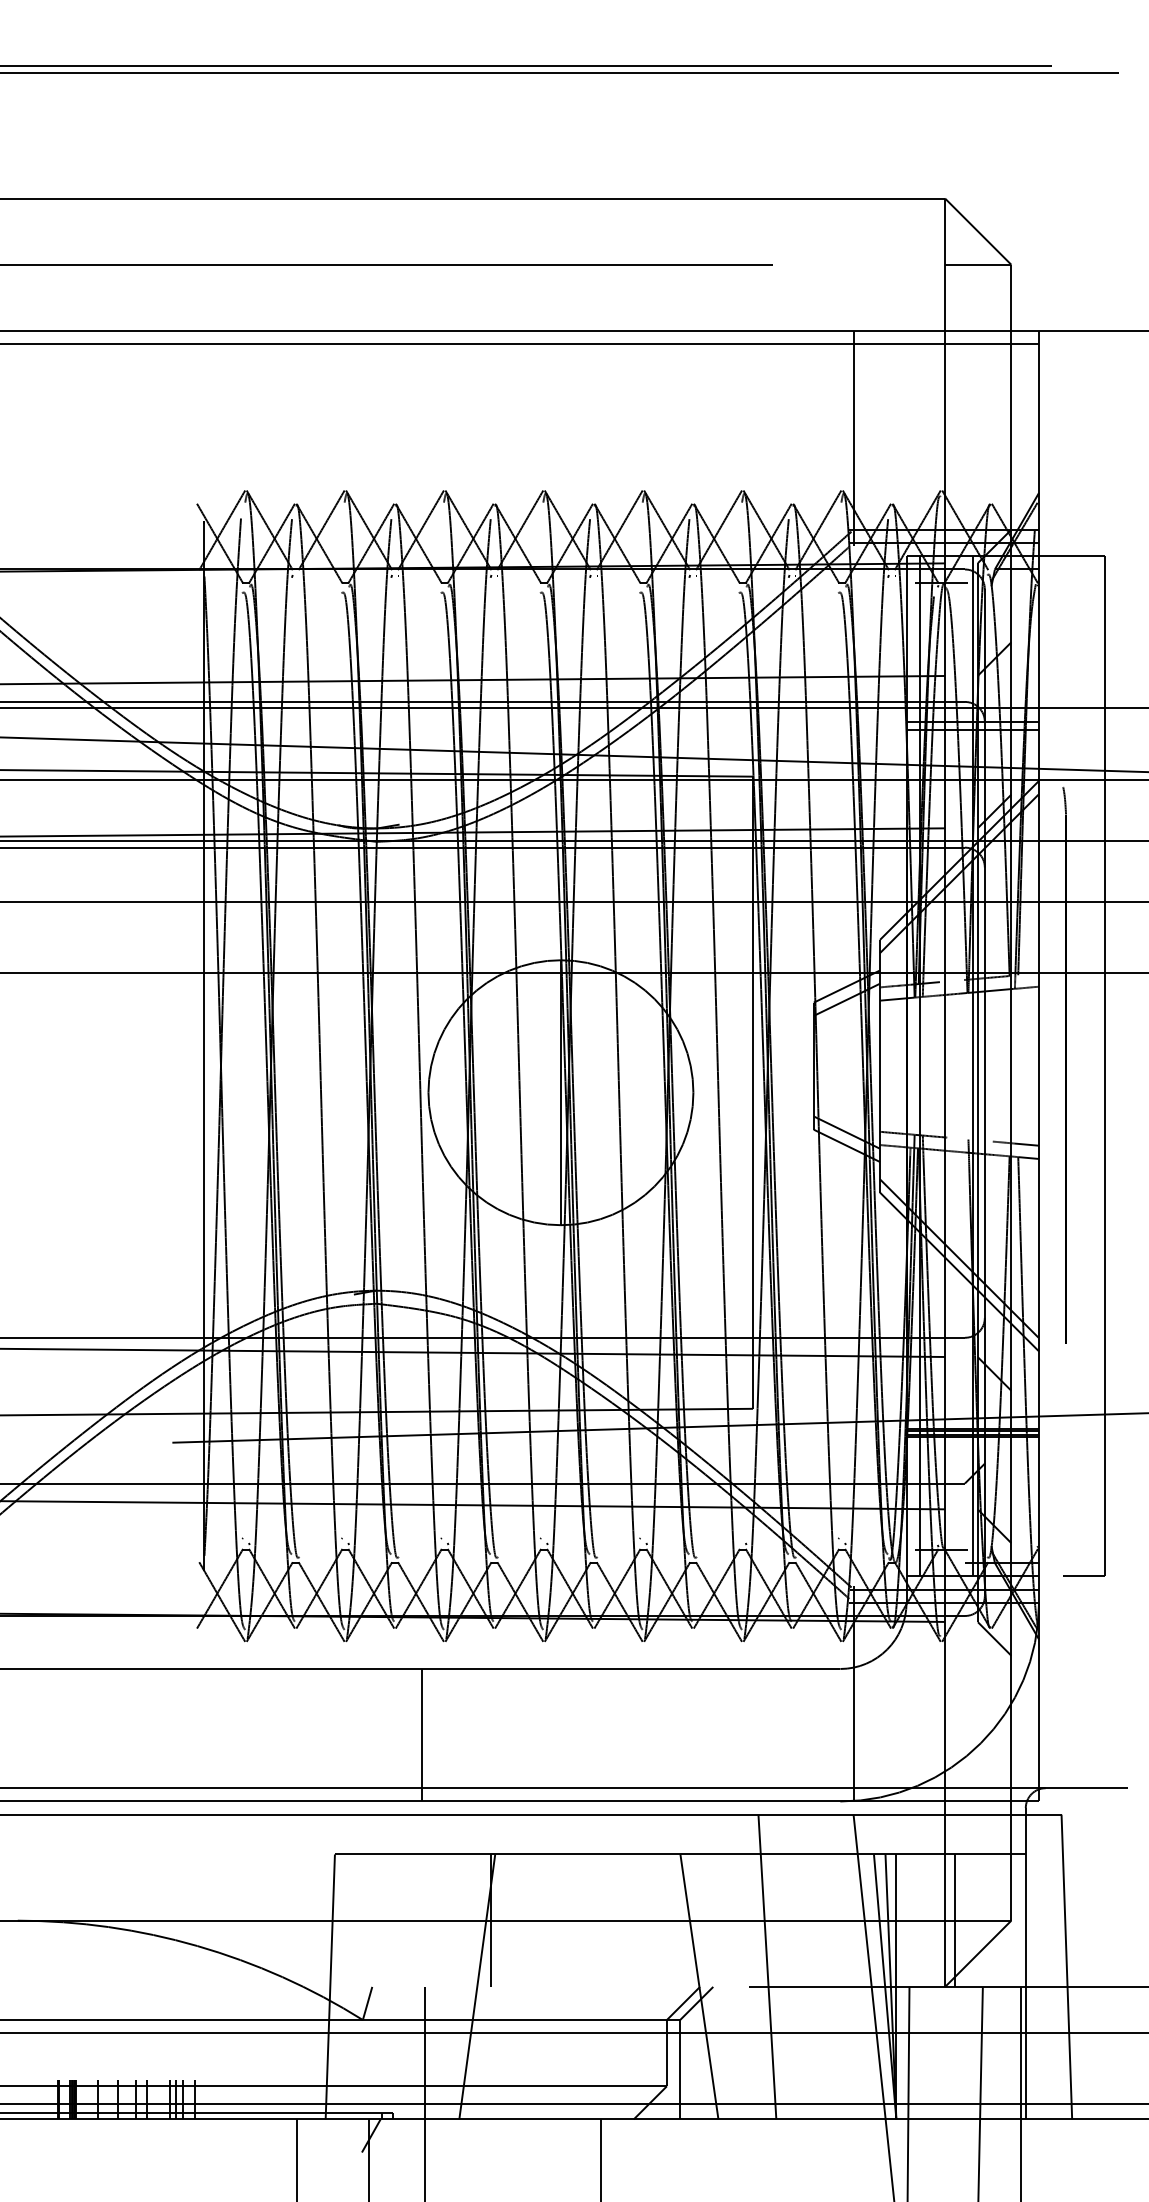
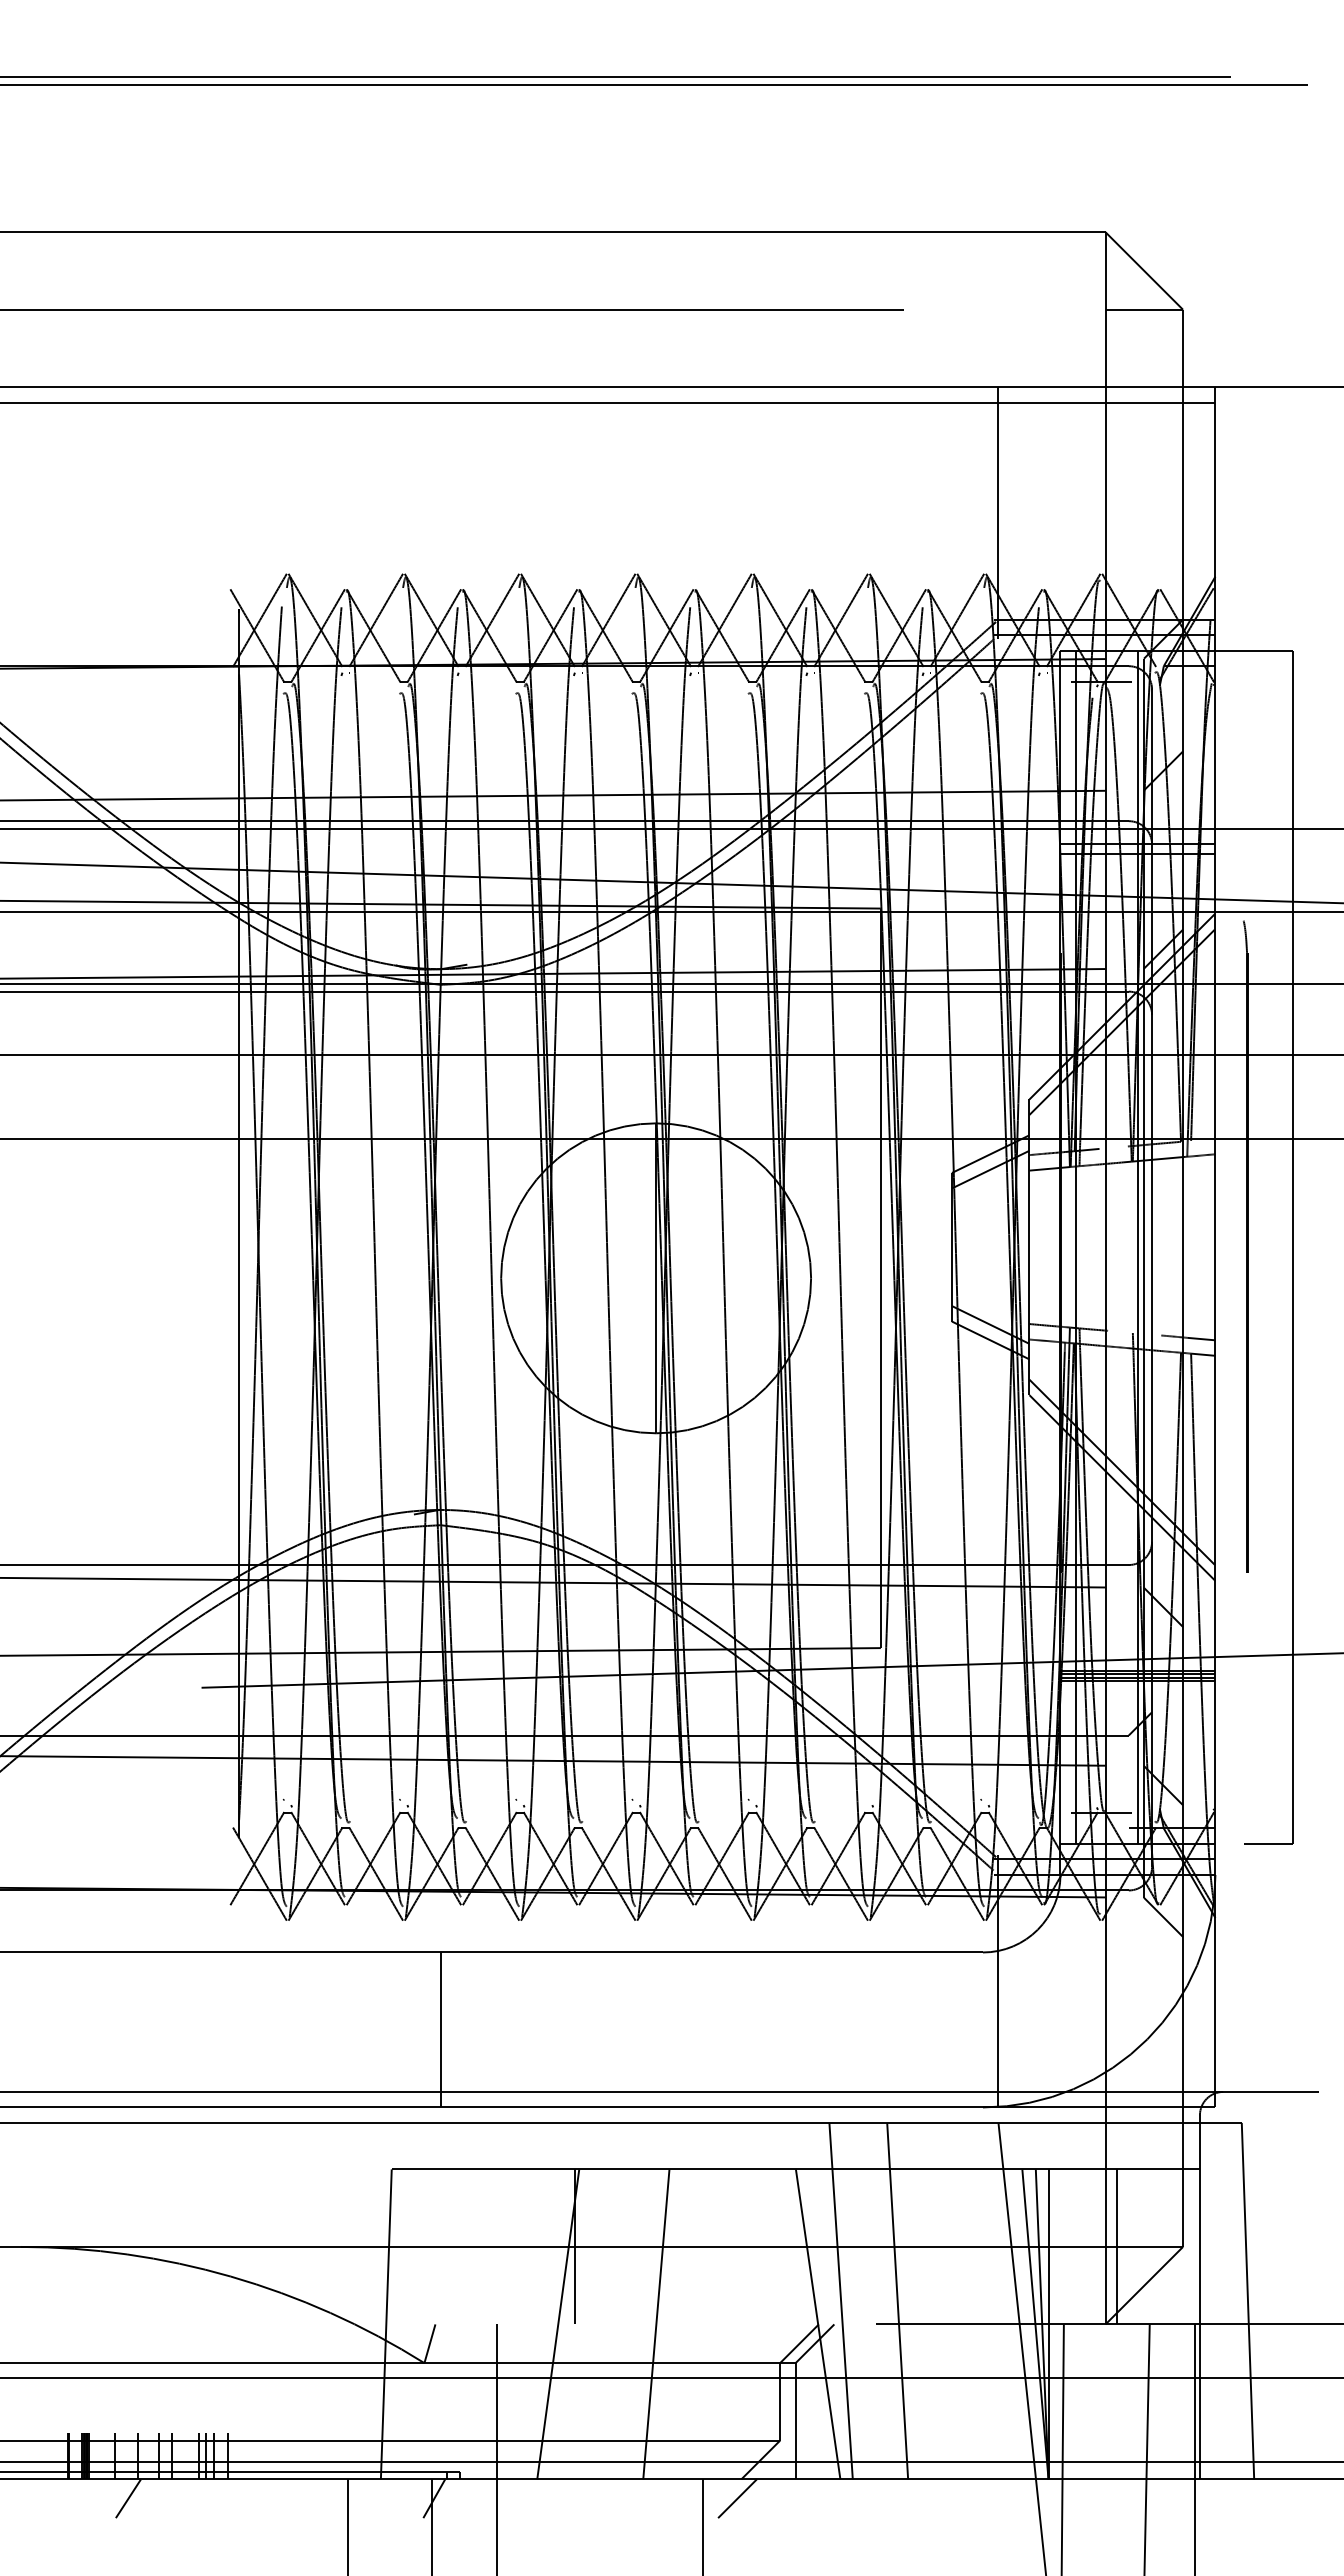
line: (421, 1734) -> (440, 2029), moved
line: (718, 1966) -> (840, 2300), added
line: (561, 1987) -> (656, 2324), added
line: (109, 2135) -> (128, 2498), added
line: (630, 2135) -> (737, 2498), added

